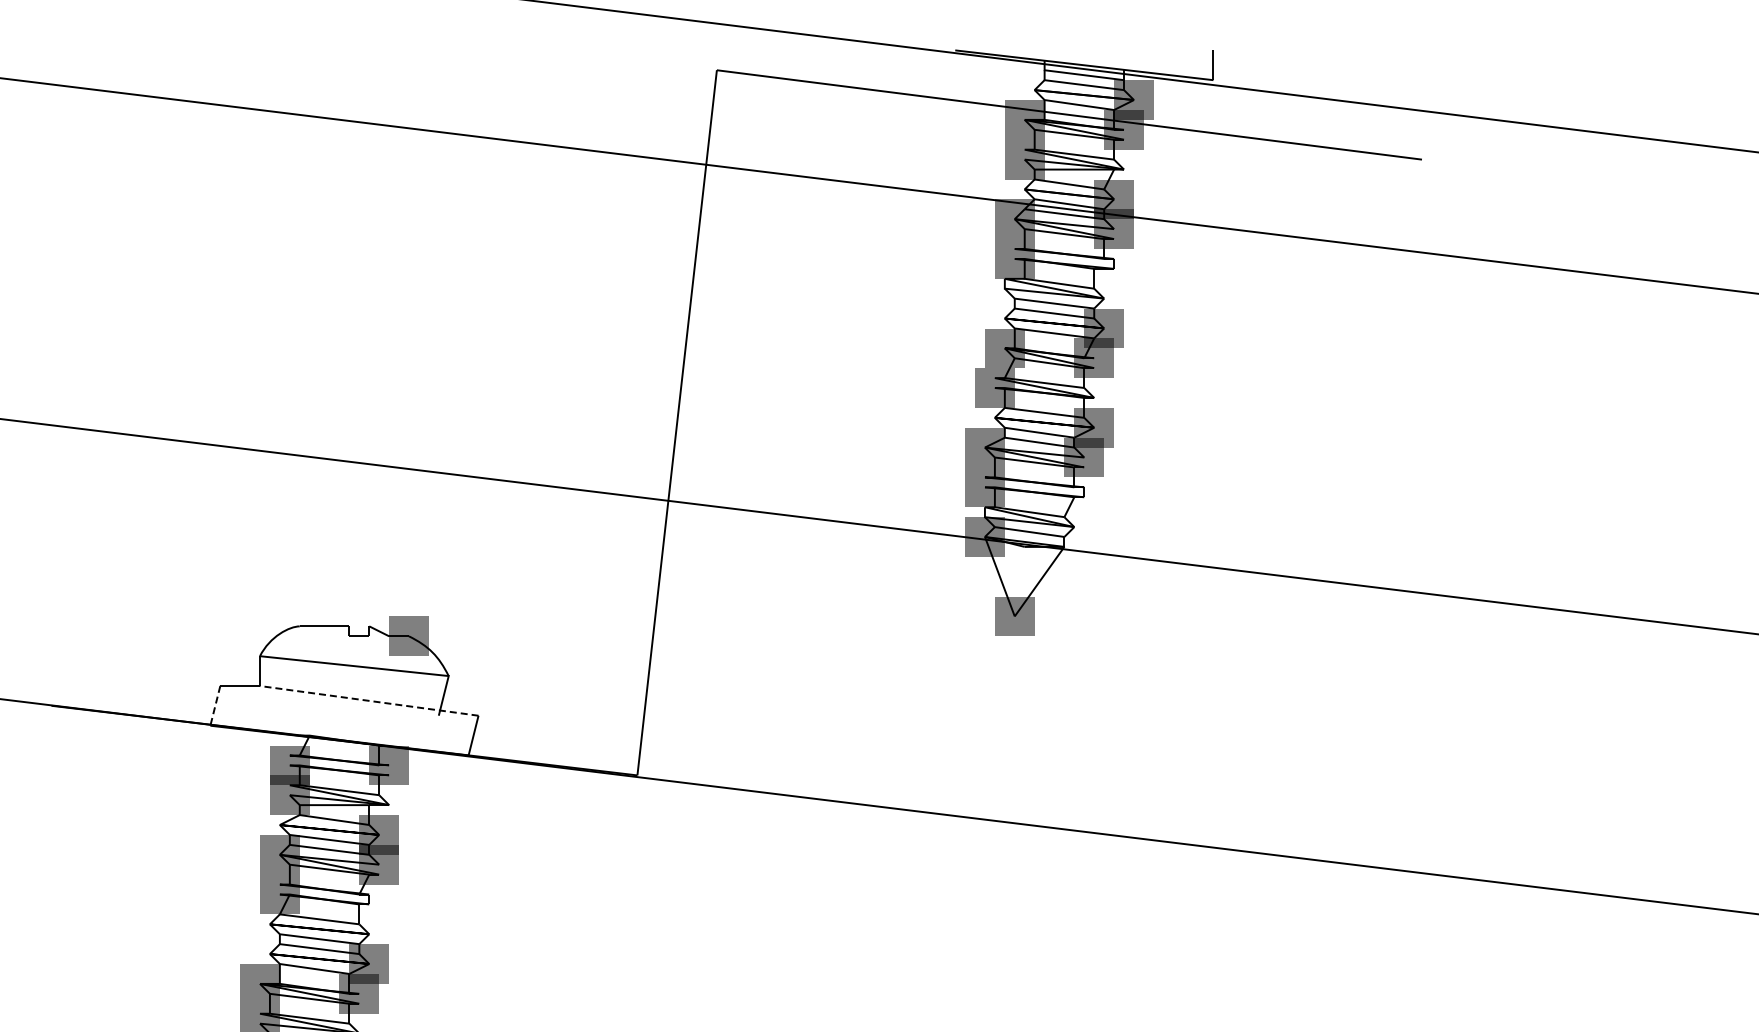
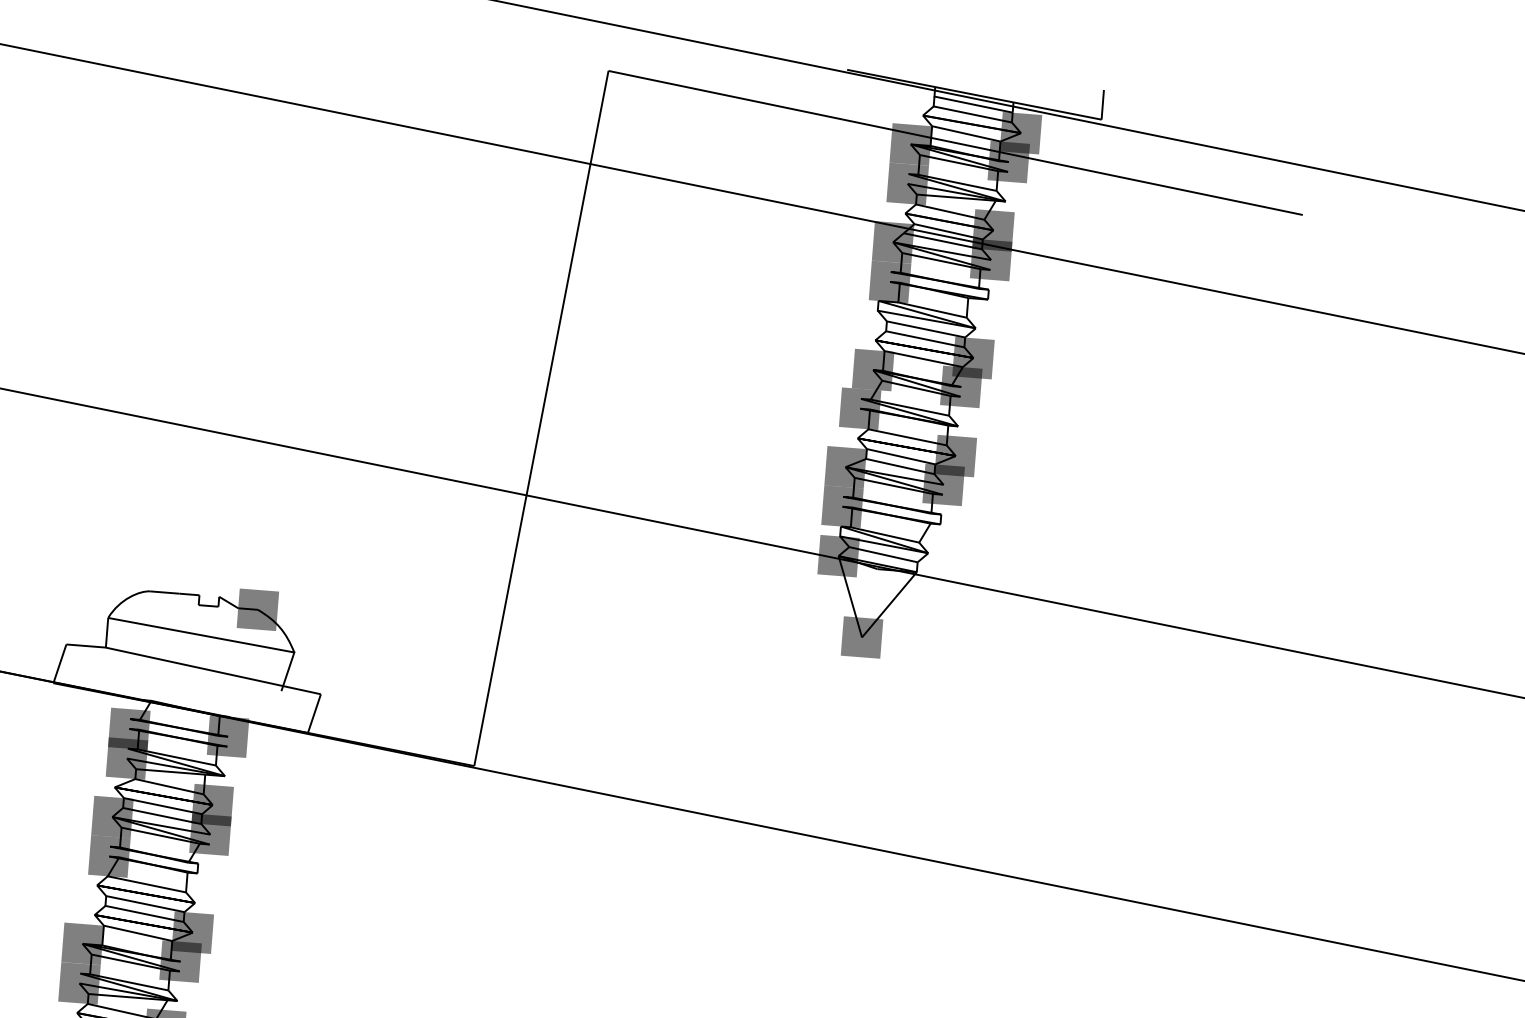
line: (368, 700) -> (212, 670), dashed -> solid
line: (215, 706) -> (60, 664), dashed -> solid

